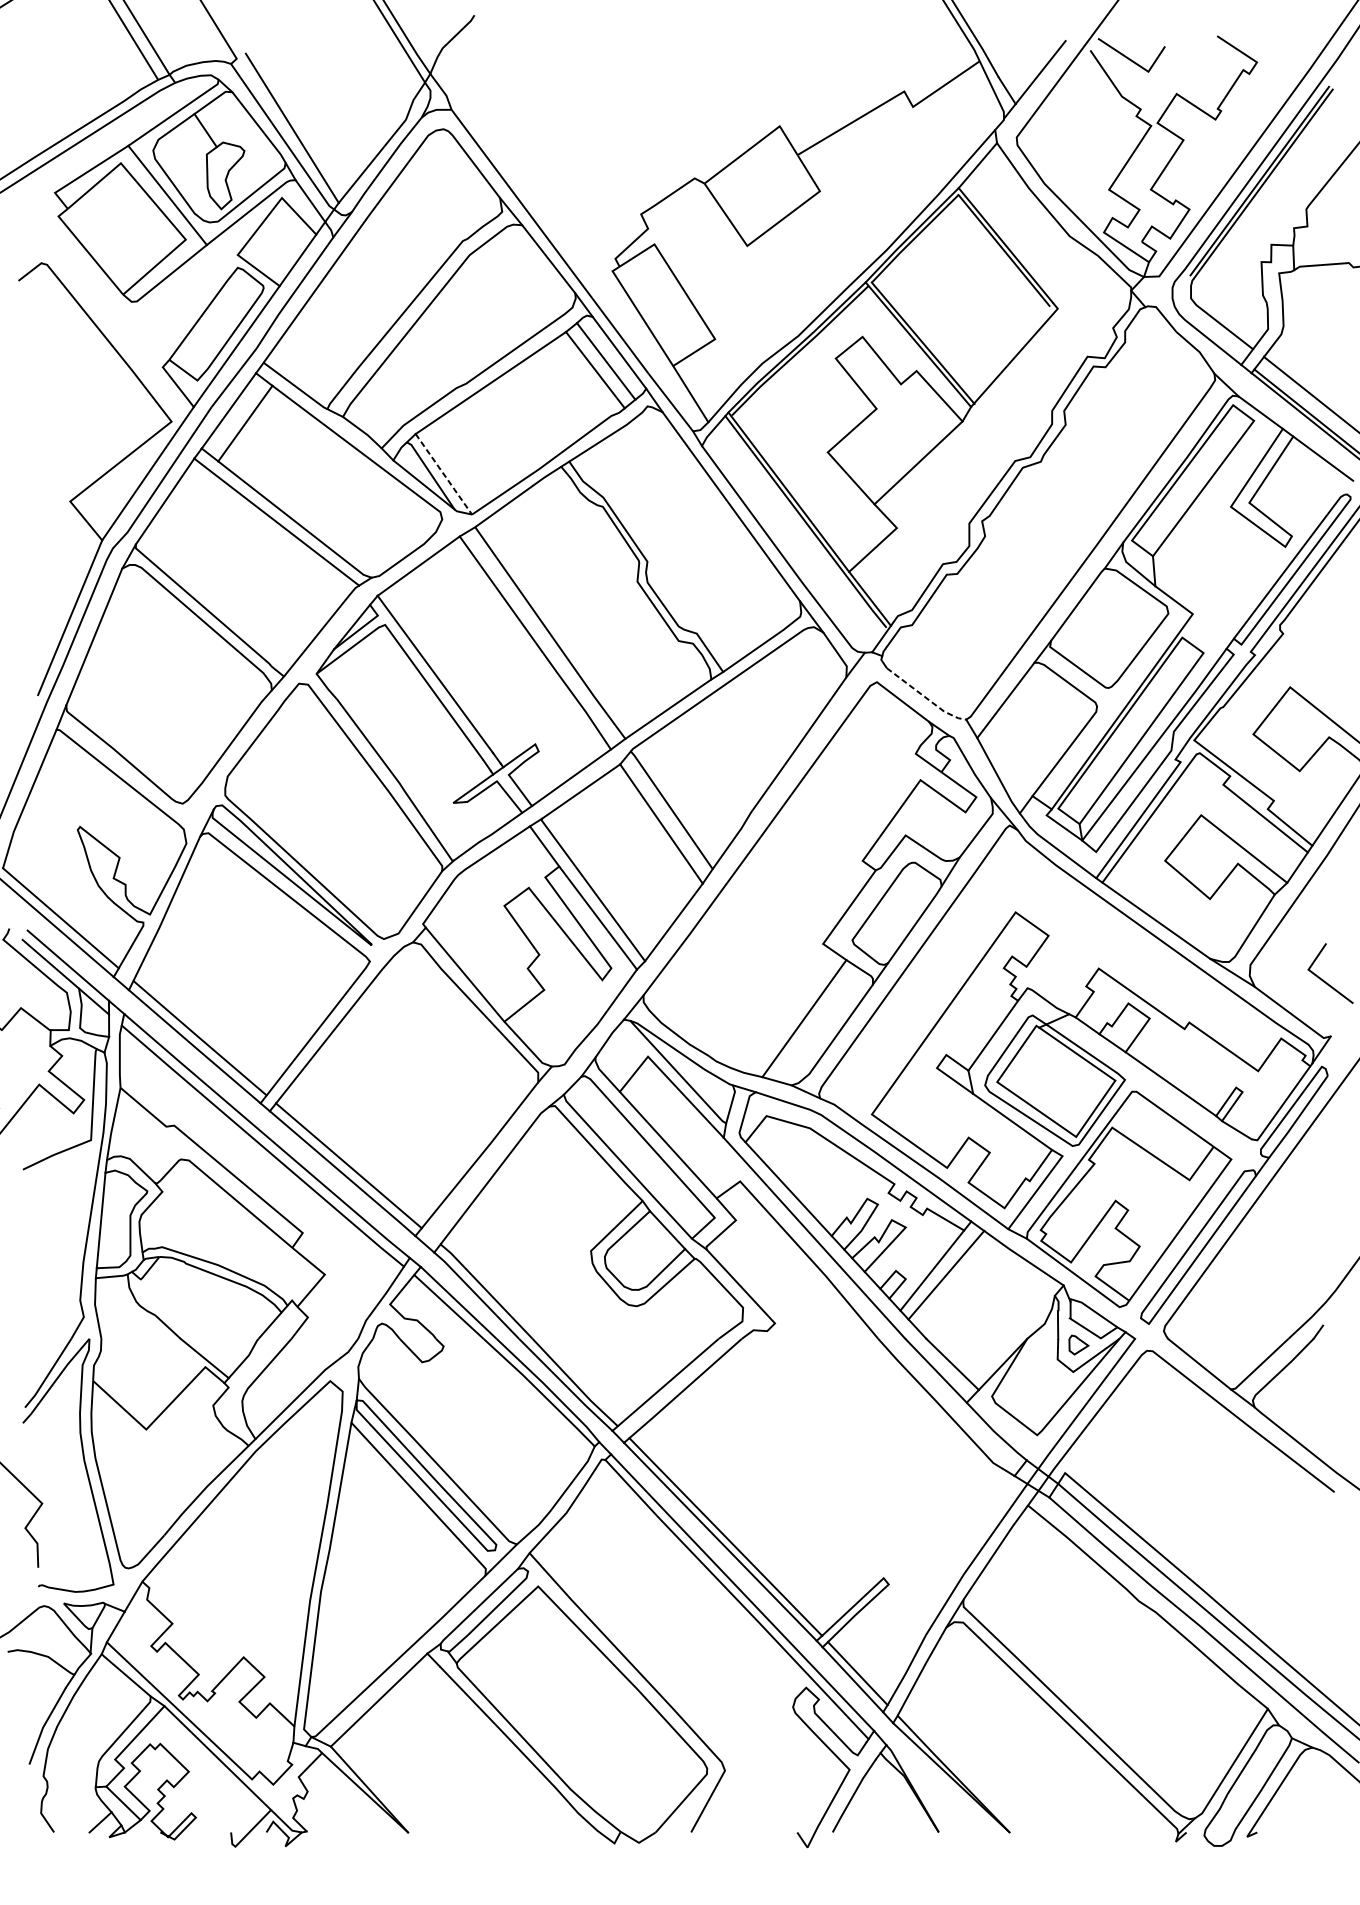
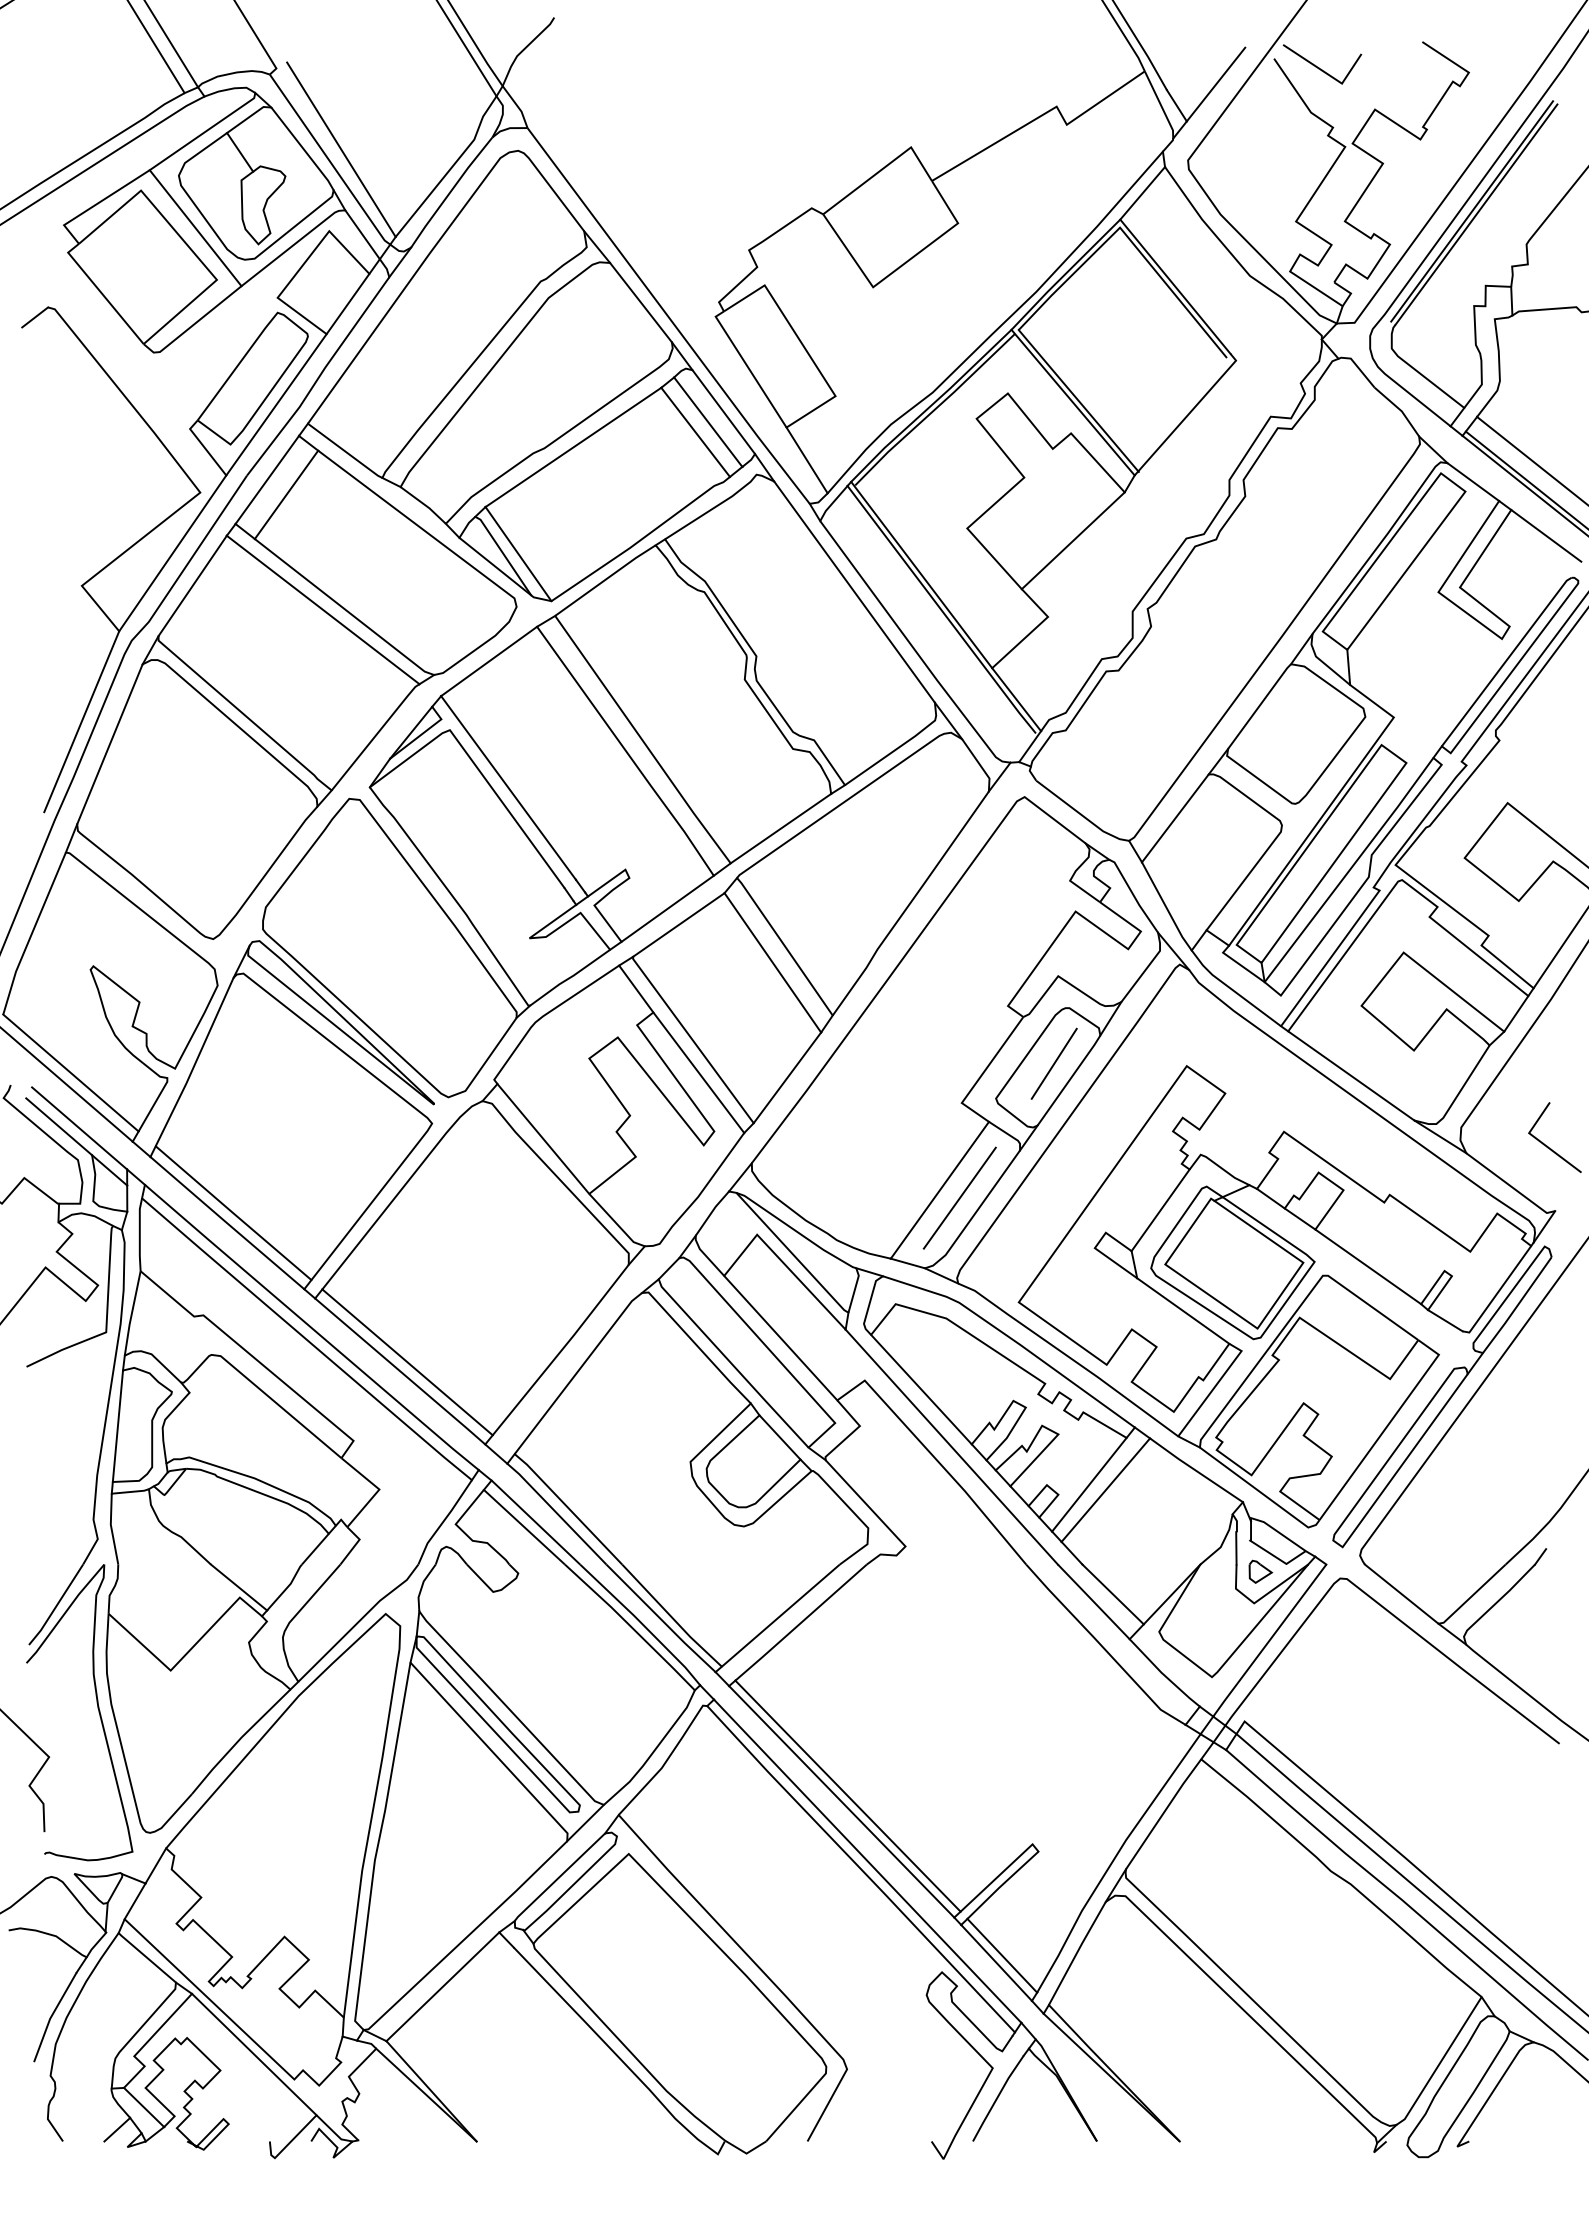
line: (443, 474) -> (518, 554), dashed -> solid
line: (926, 697) -> (1082, 815), dashed -> solid
line: (901, 910) -> (1053, 1063), added
line: (821, 1024) -> (959, 1197), added

